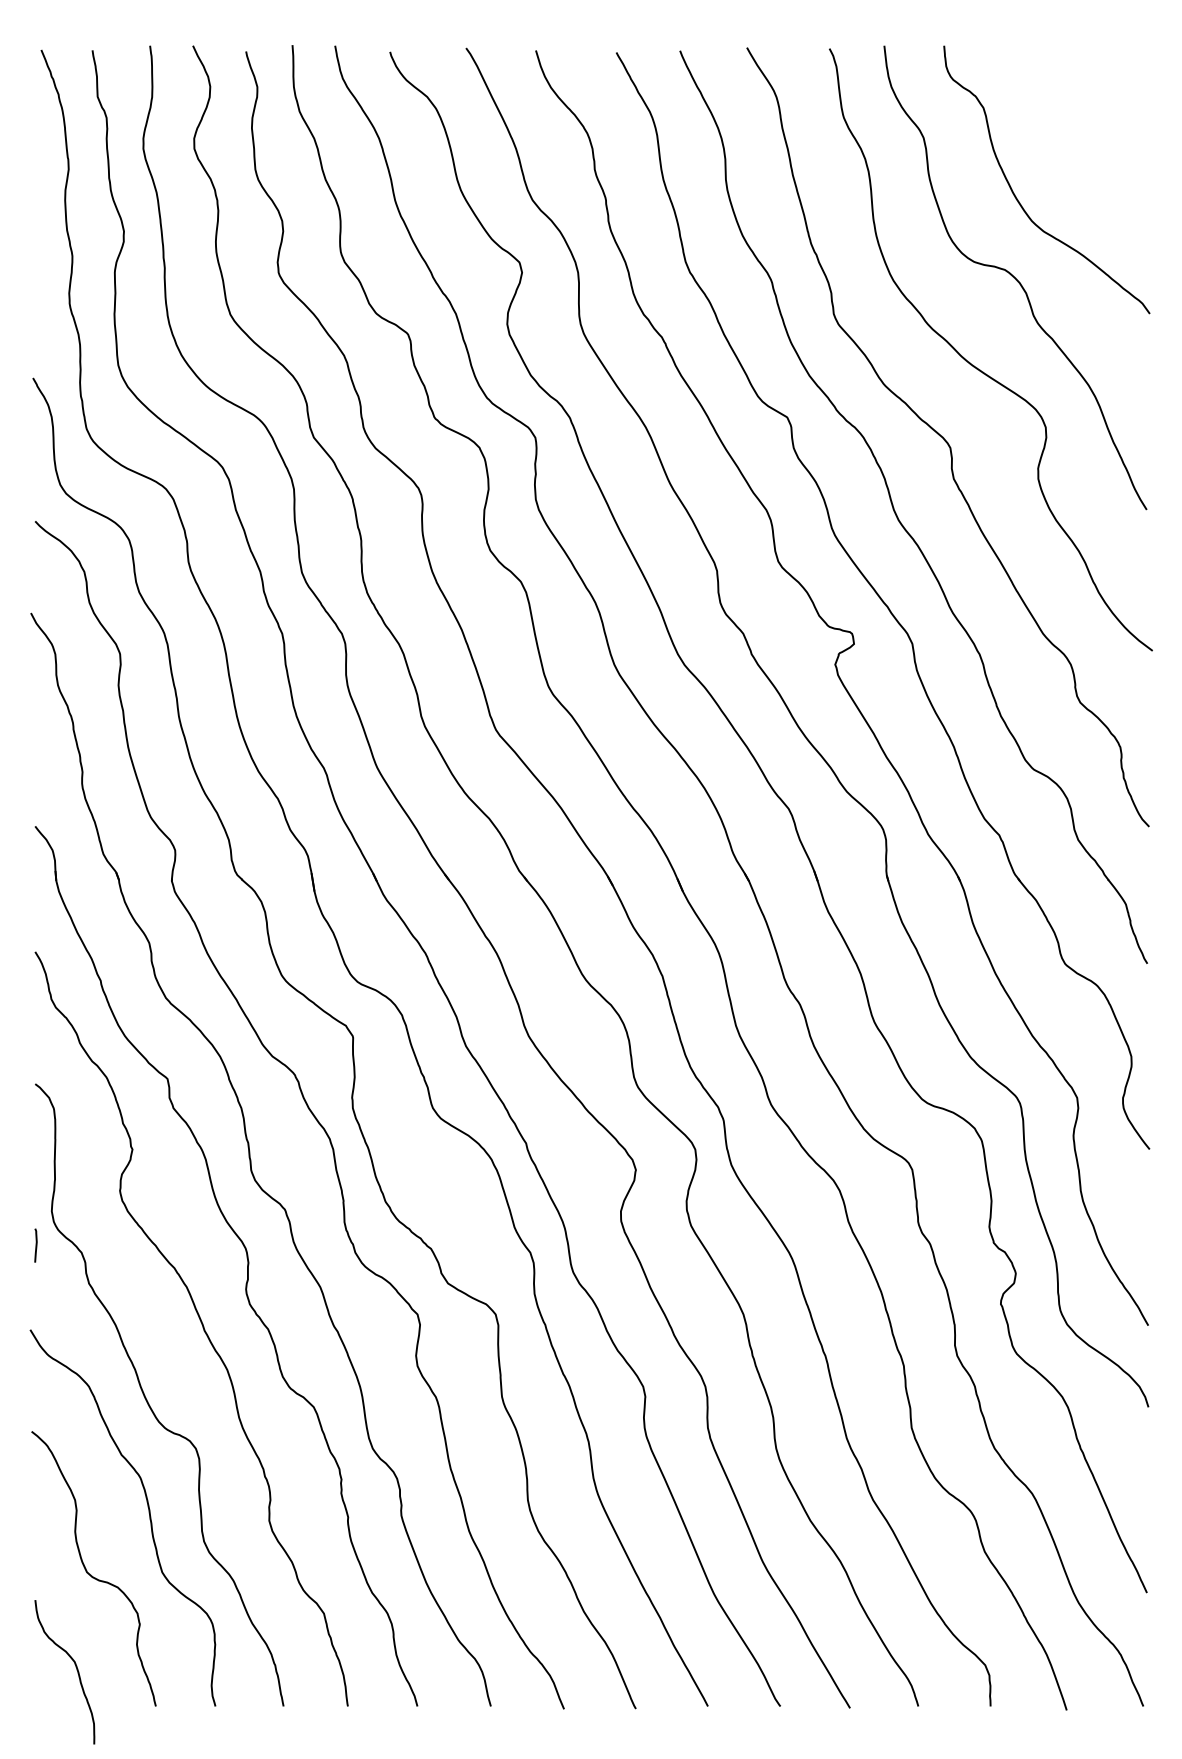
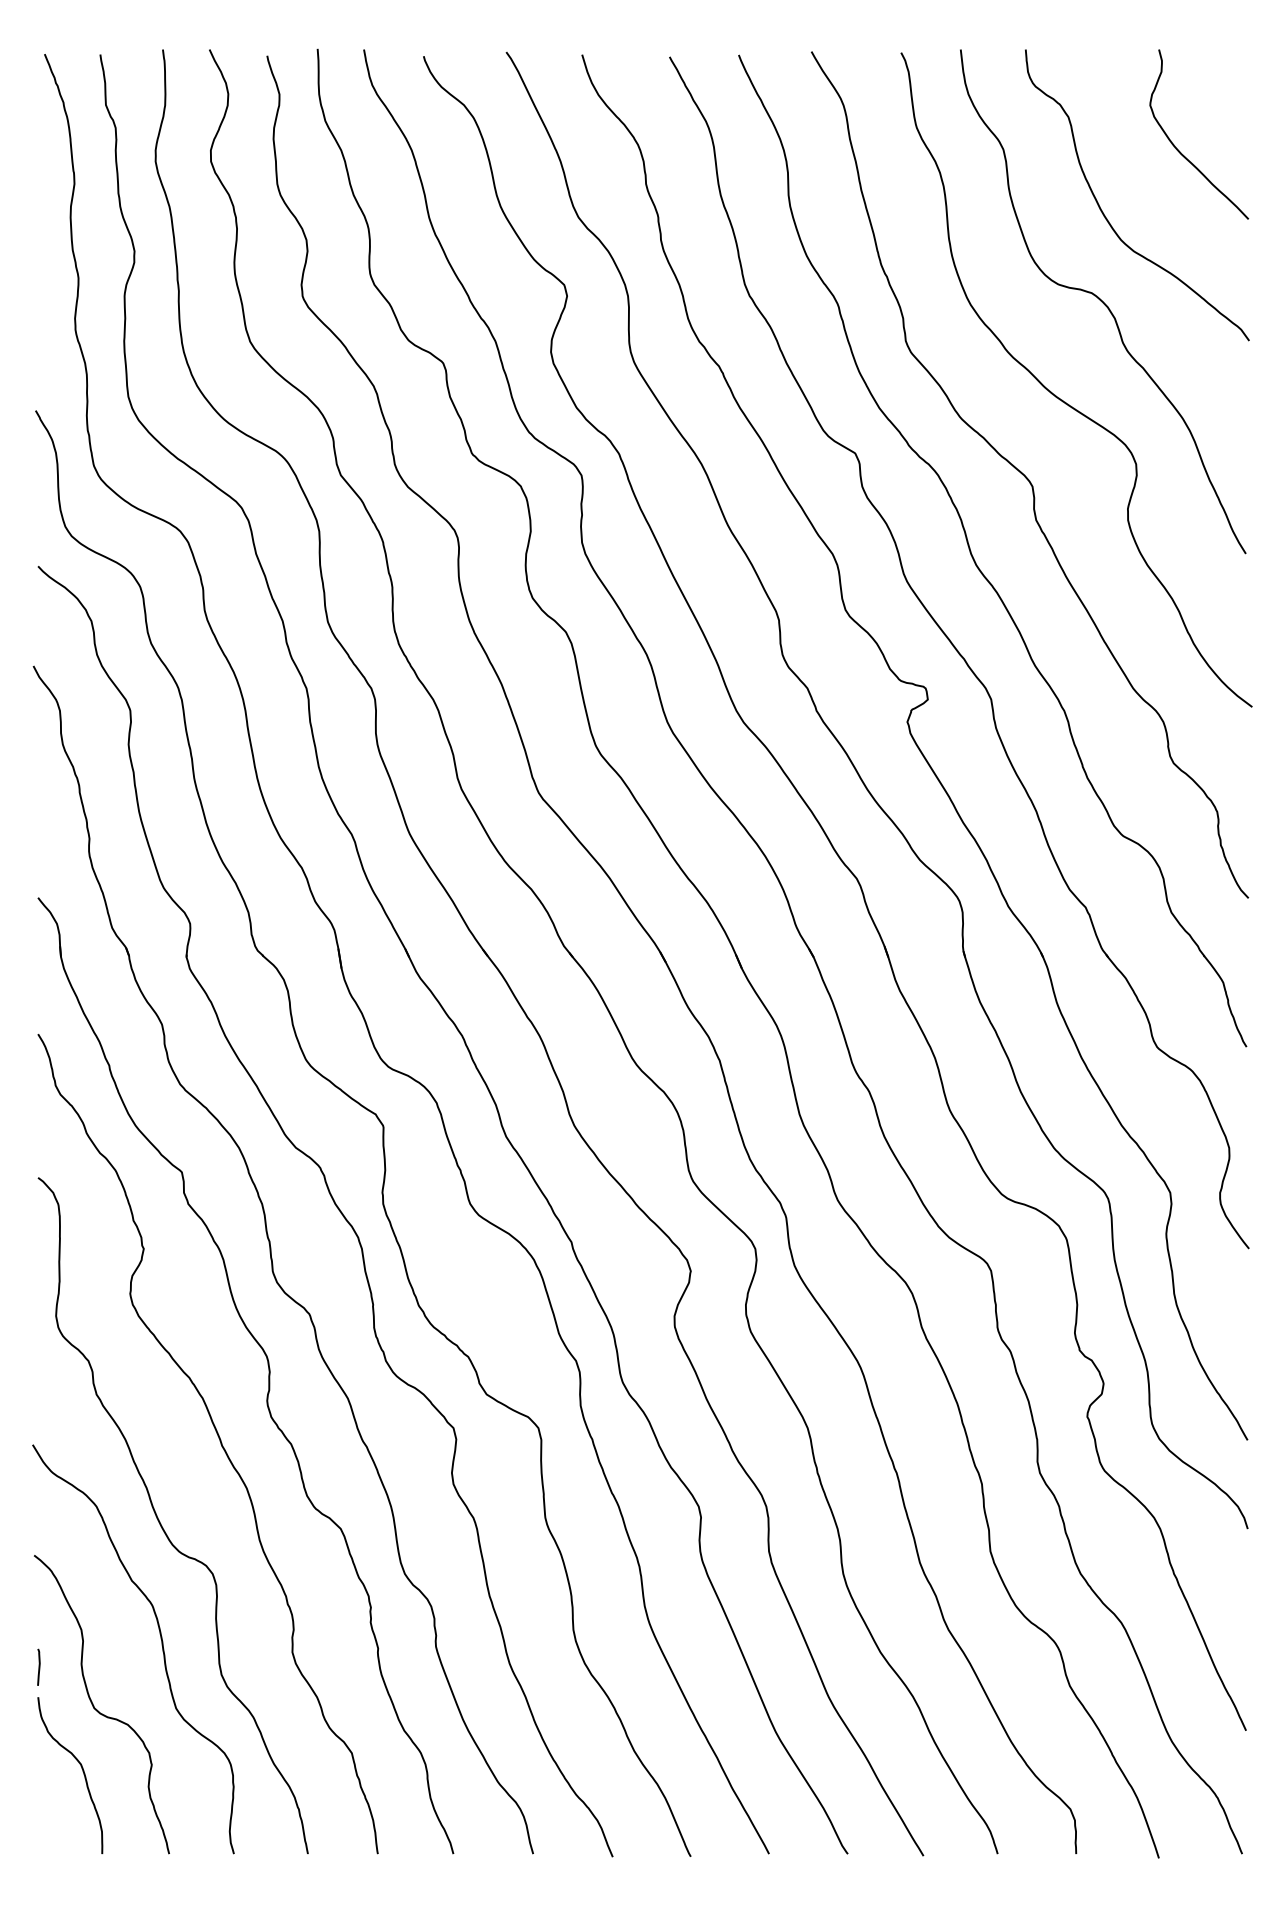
curve: (1086, 139) -> (1180, 151), added
line: (35, 1245) -> (38, 1667), moved
curve: (75, 1667) -> (81, 1770), moved

